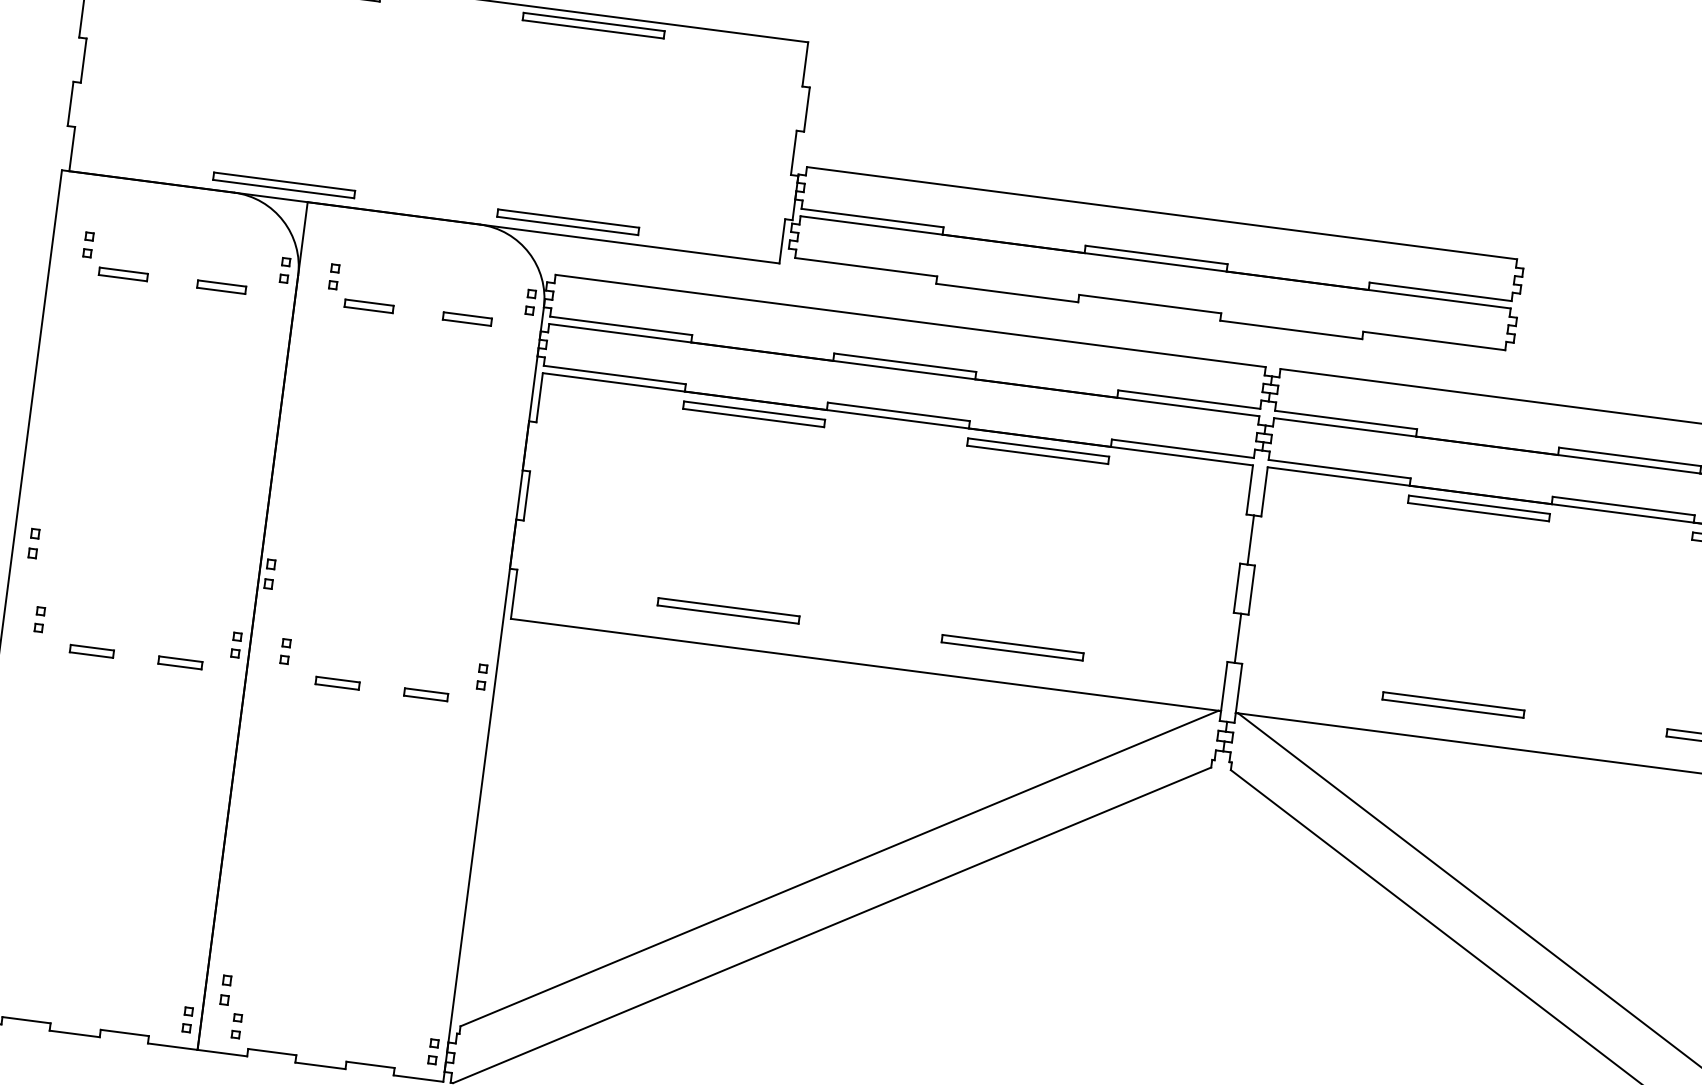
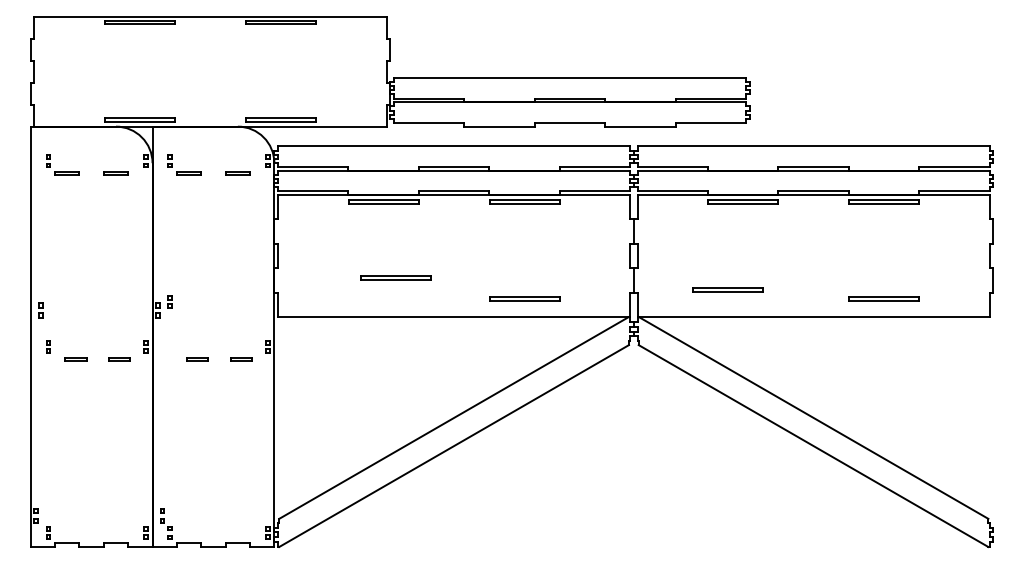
part: (728, 609) -> (395, 277), moved
part: (284, 649) -> (169, 301), moved
part: (1452, 703) -> (727, 289), moved

